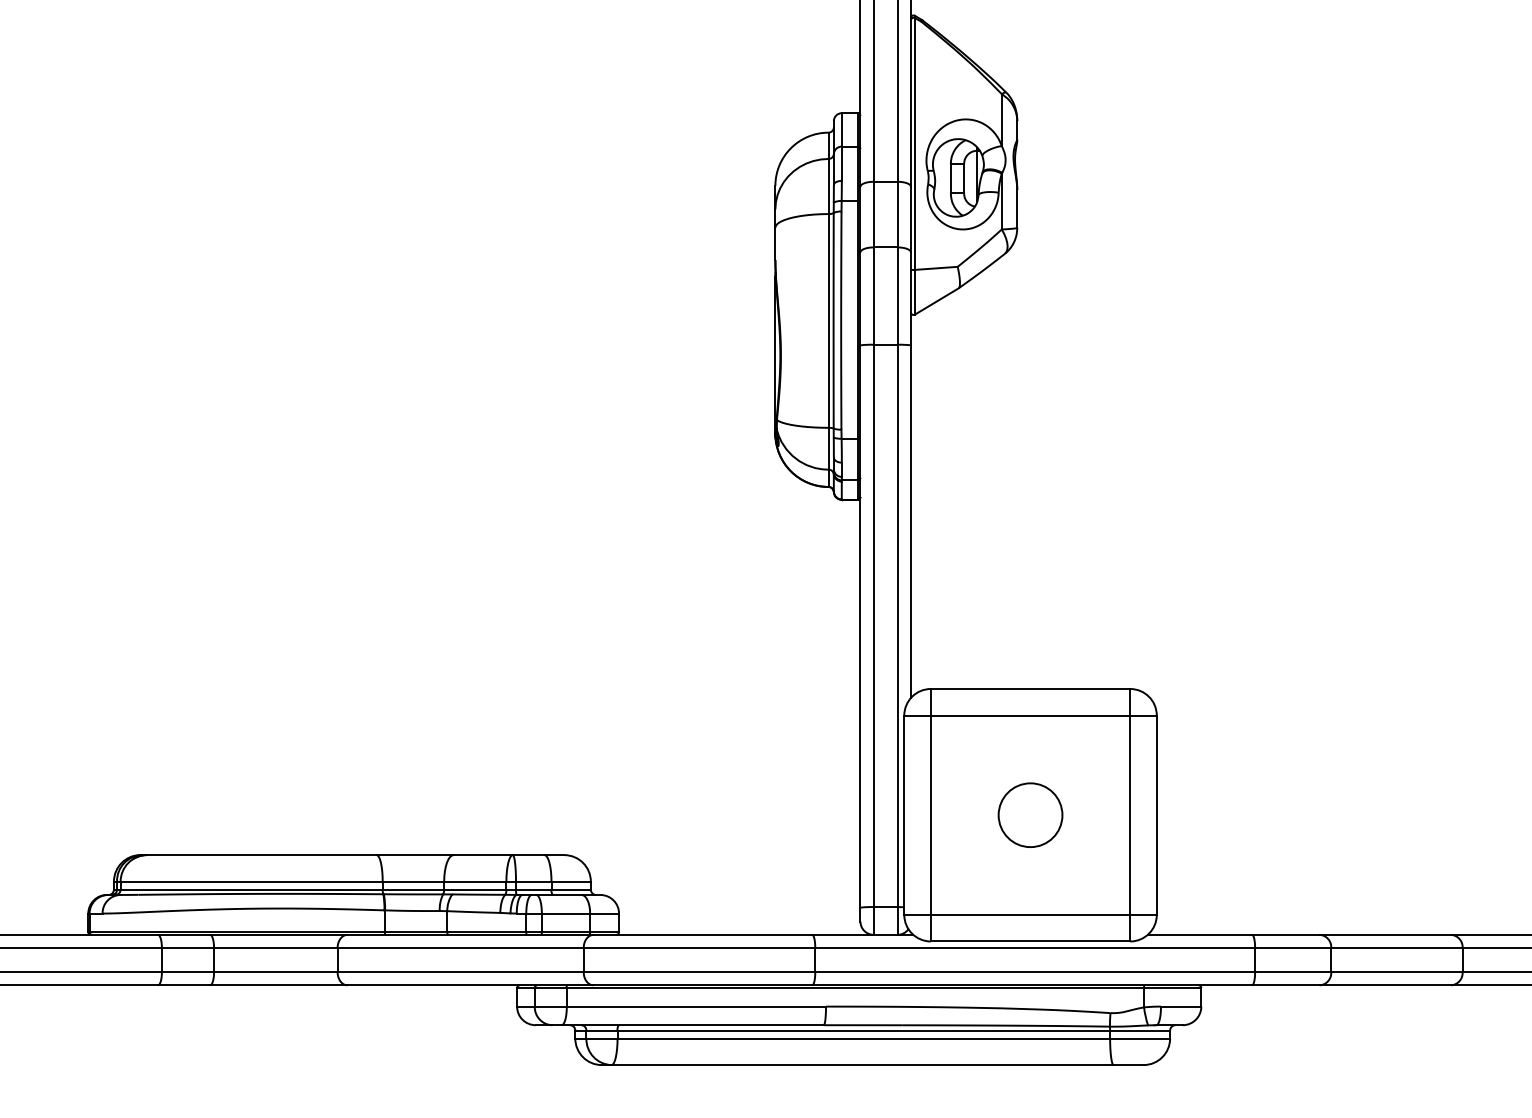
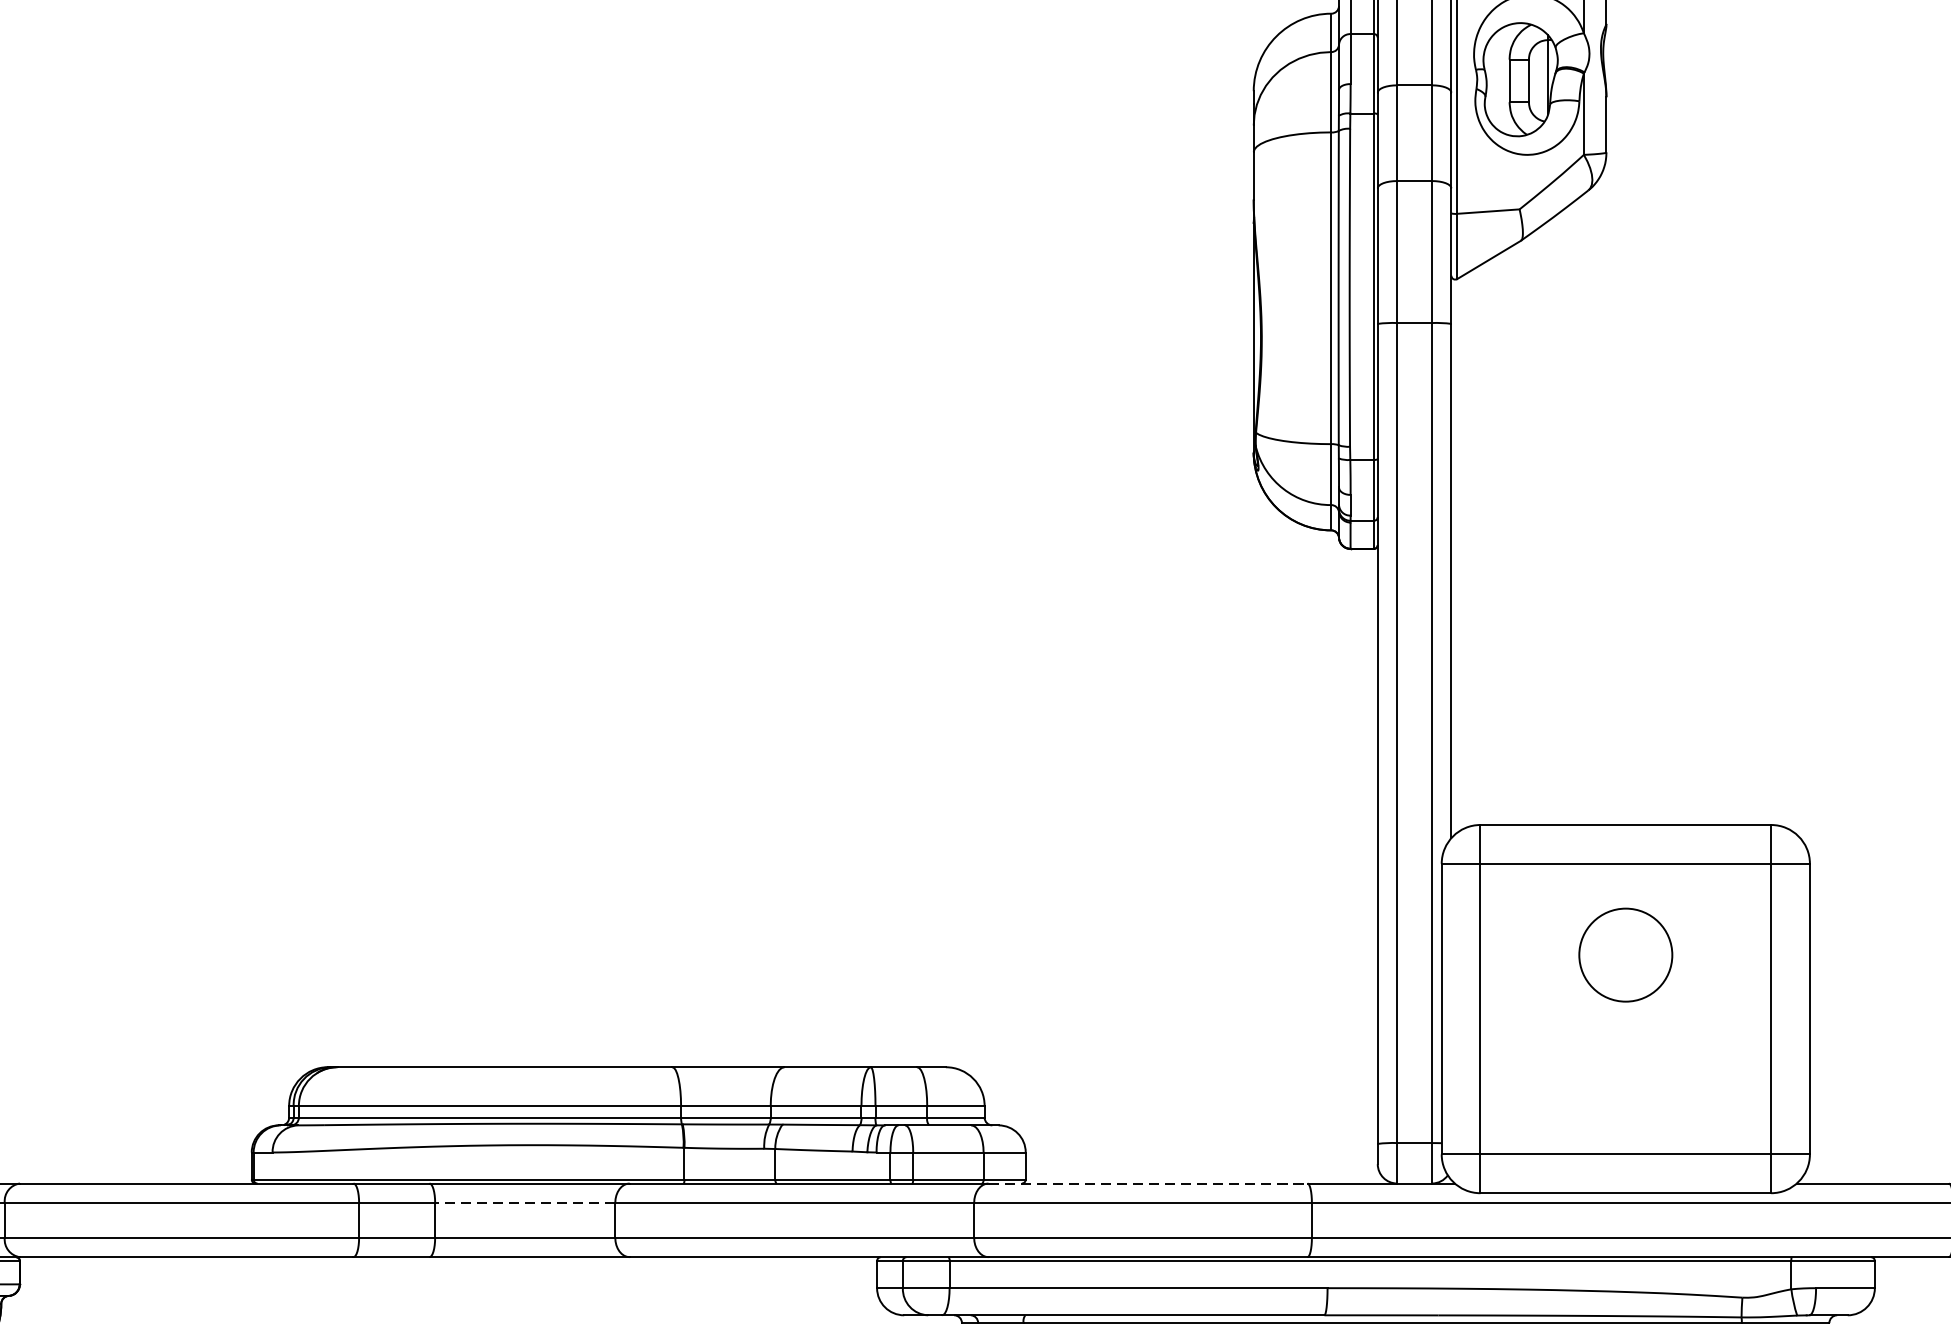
circle: (1030, 814) -> (1625, 954), moved
line: (703, 934) -> (1148, 1183), solid -> dashed
line: (275, 948) -> (524, 1203), solid -> dashed

